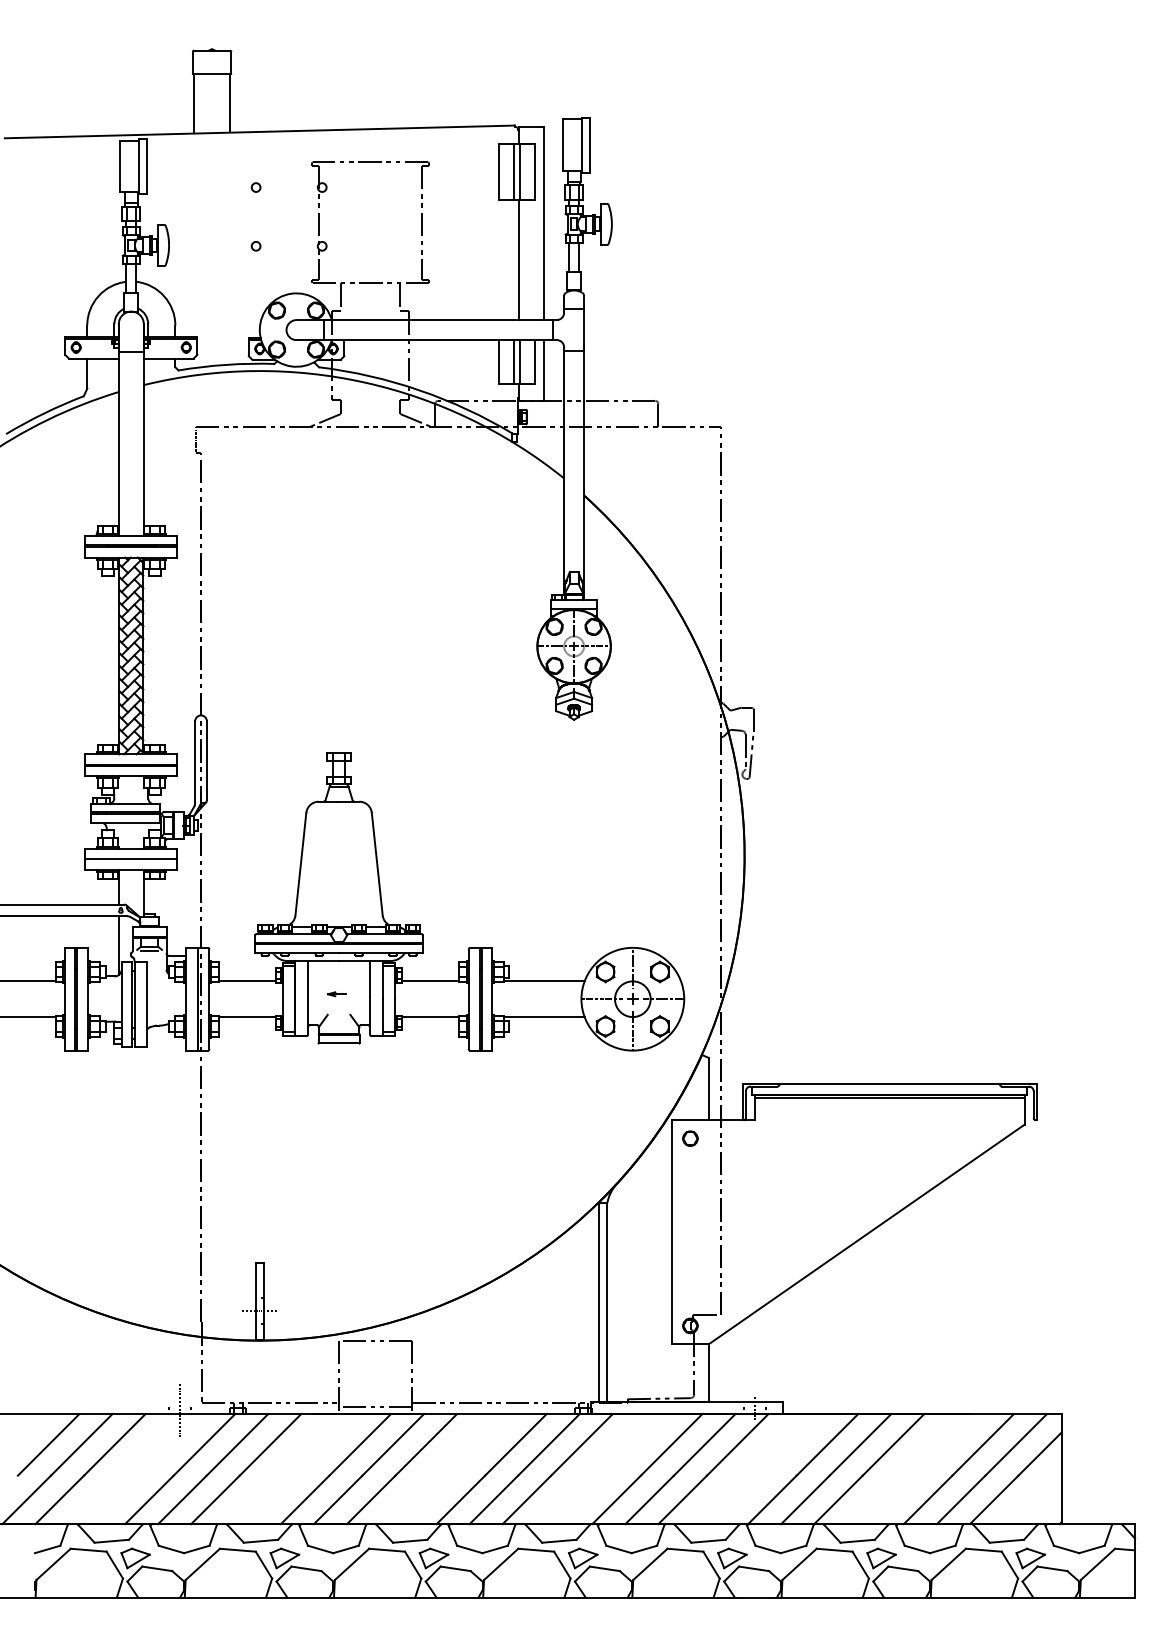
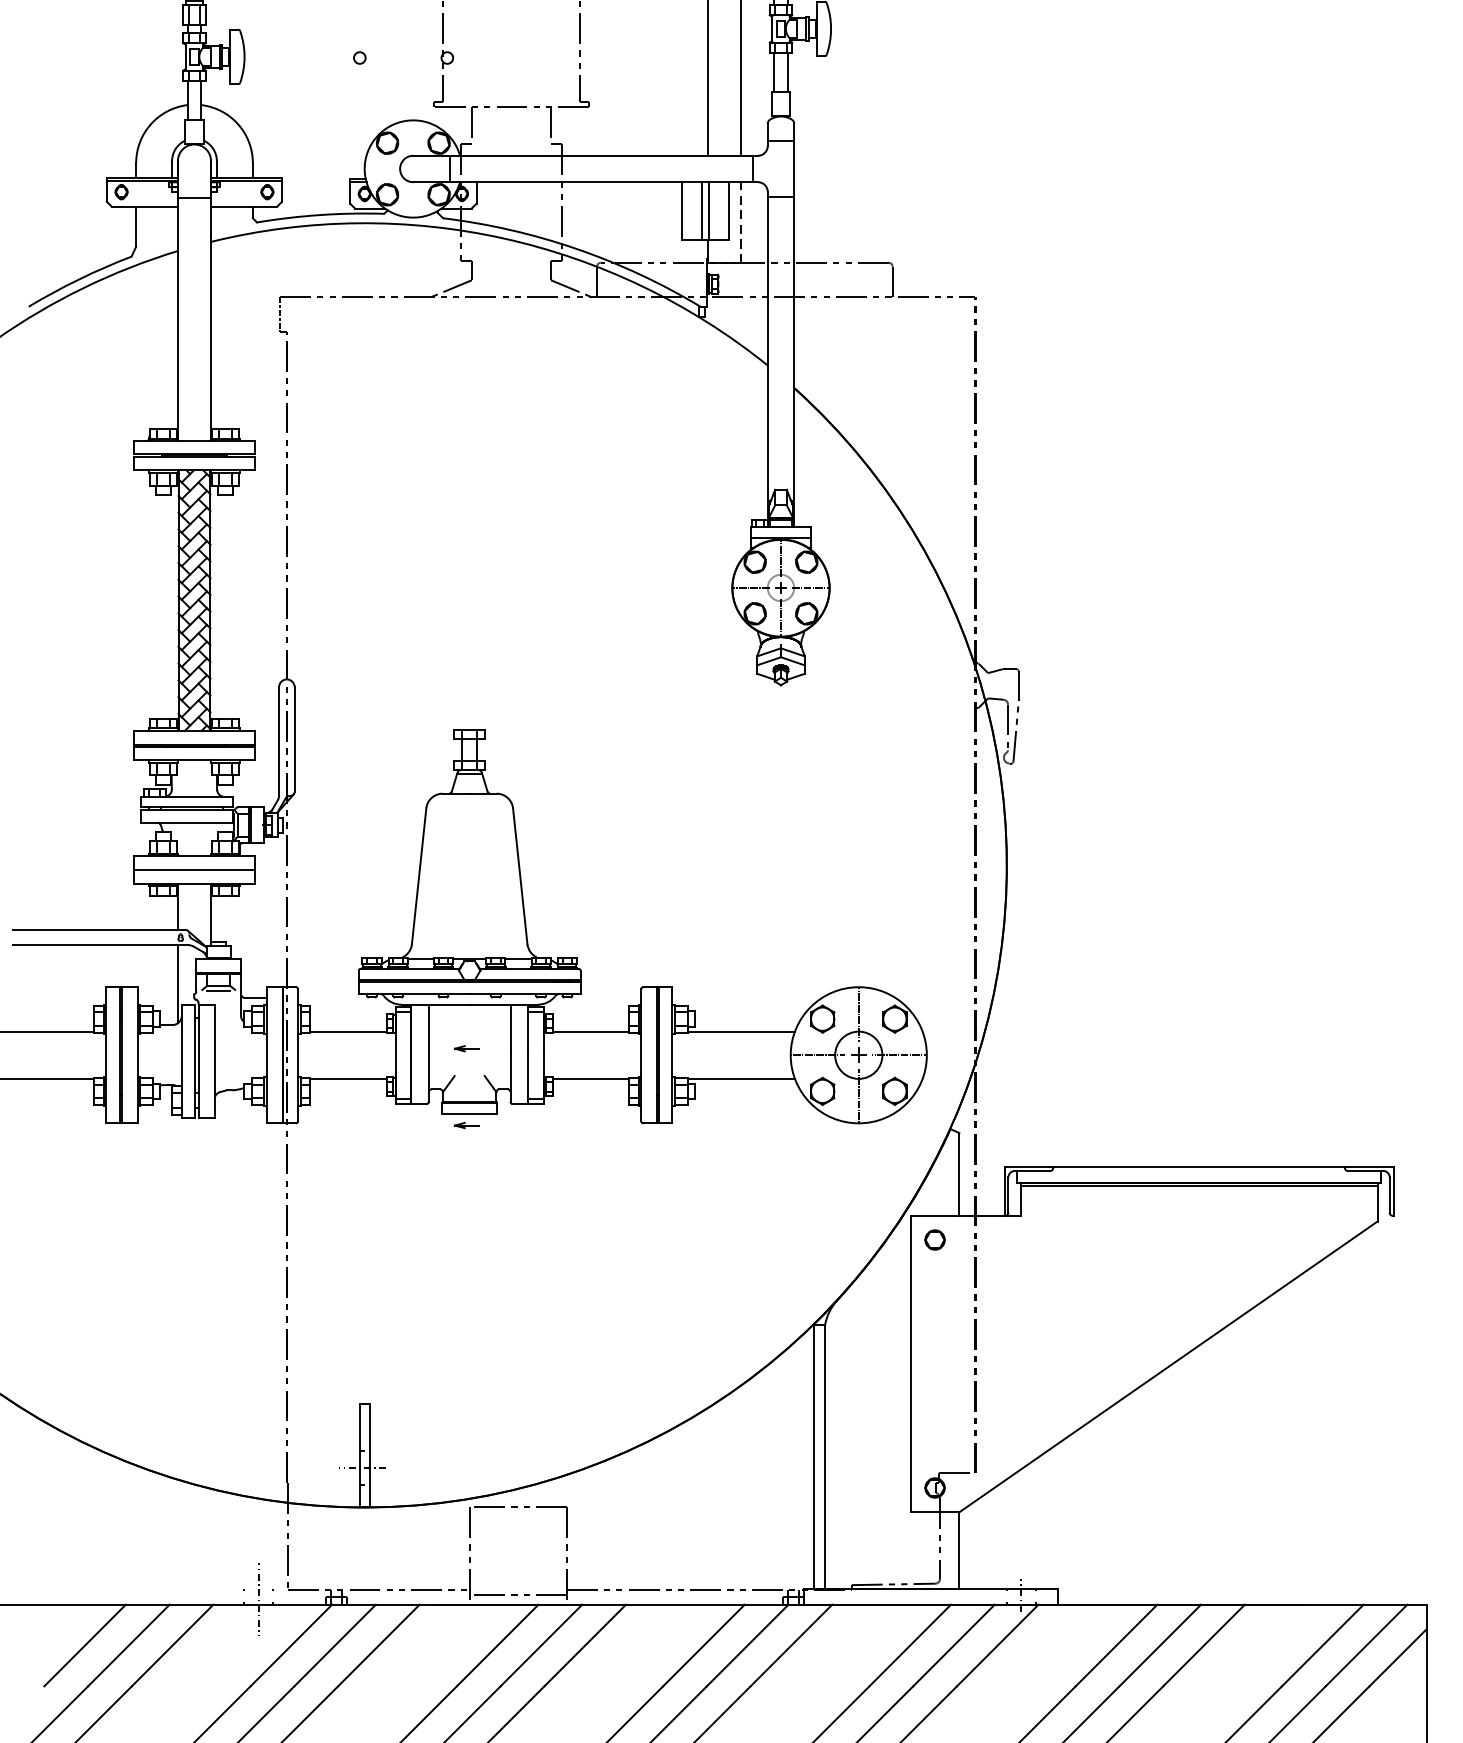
line: (543, 370) -> (740, 222), solid -> dashed
part: (336, 1052) -> (466, 1125), added

